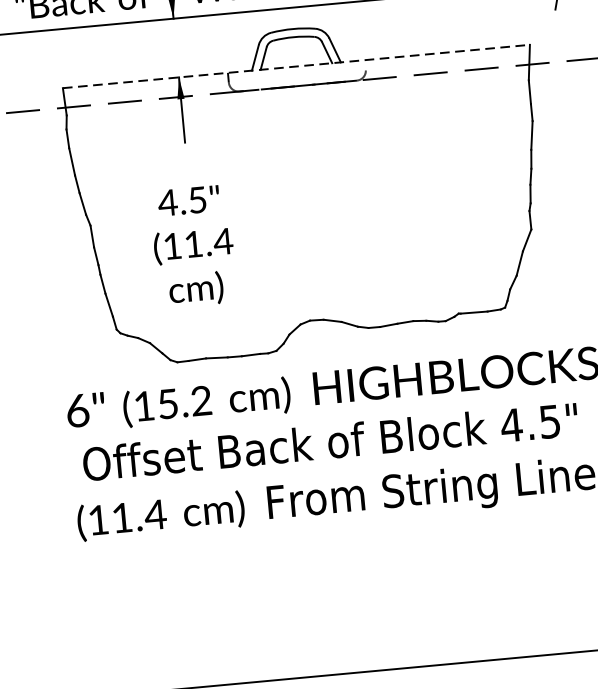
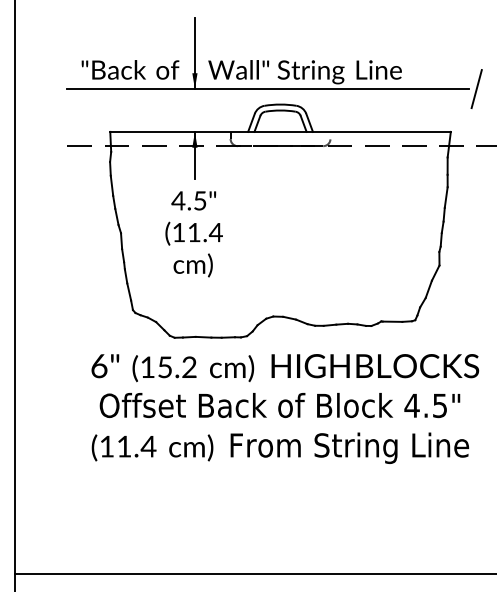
line: (297, 65) -> (281, 131), dashed -> solid
text: (192, 247) -> (193, 234), moved

